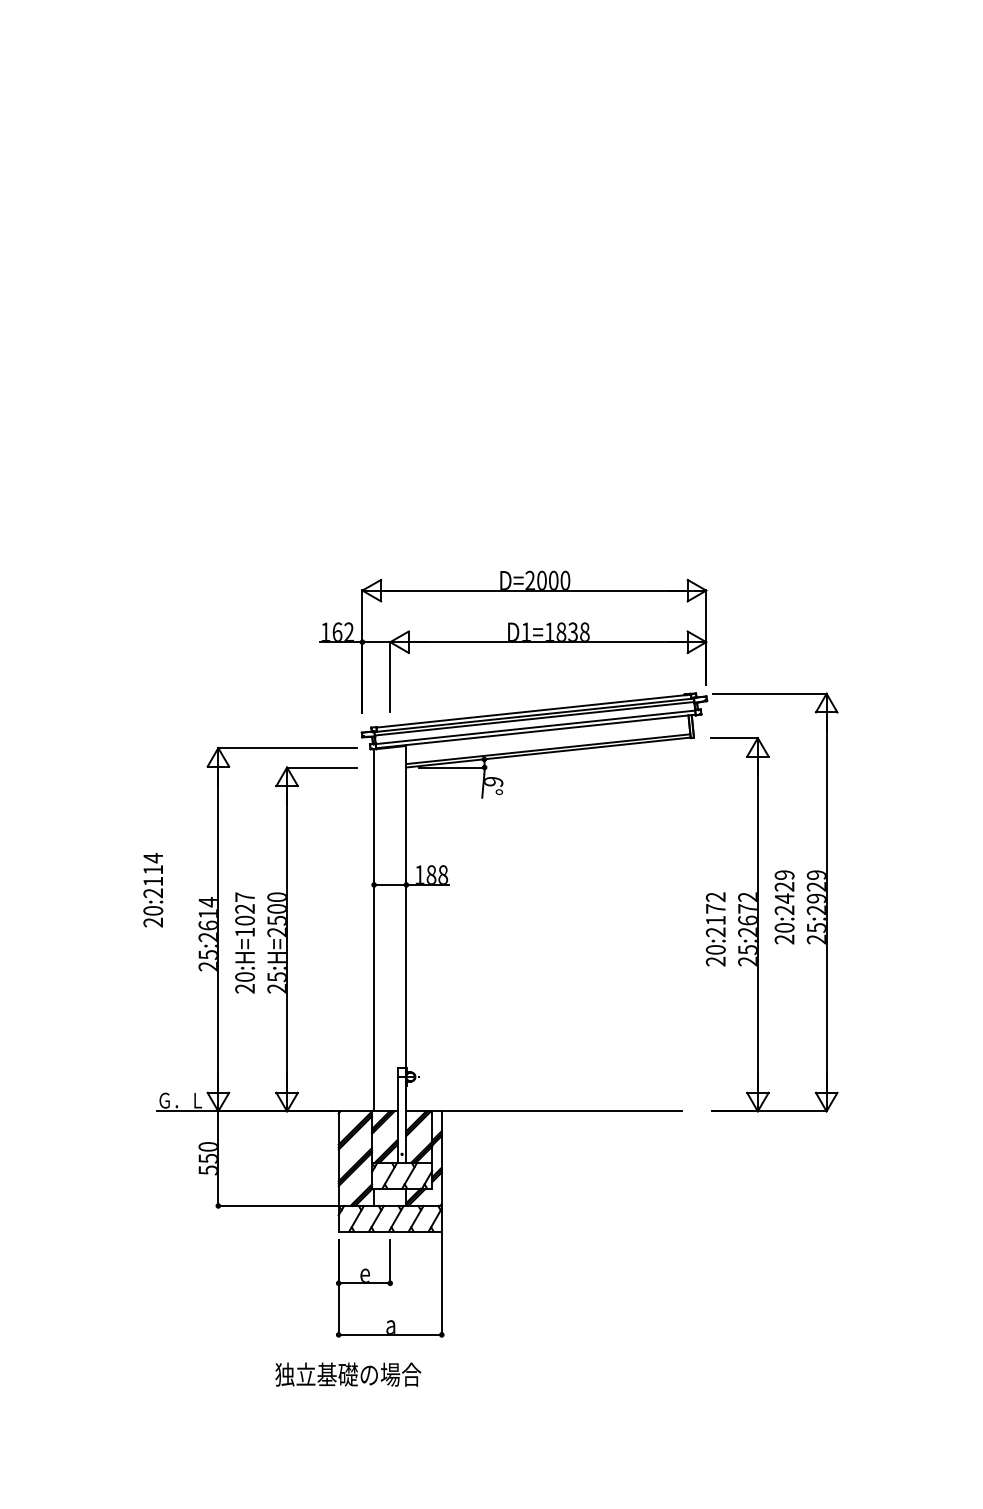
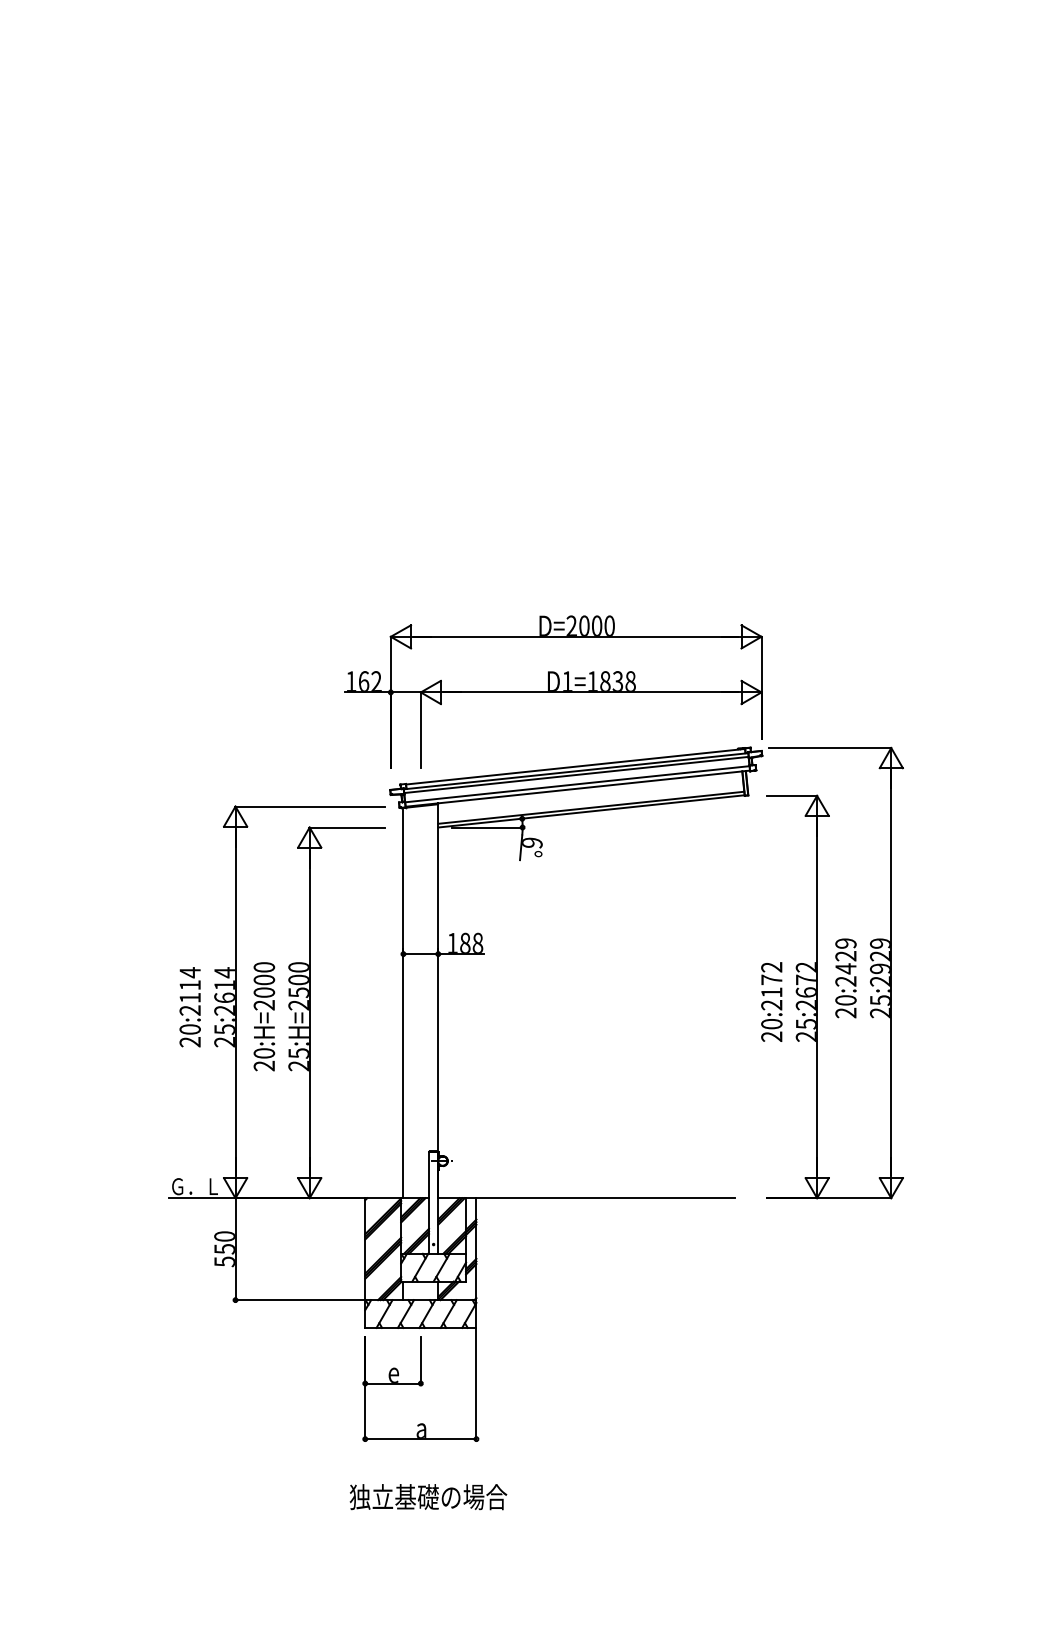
text: (153, 890) -> (190, 1007), moved
text: (244, 914) -> (263, 985), 20:H=1027 -> 20:H=2000
text: (348, 1374) -> (428, 1496), moved

